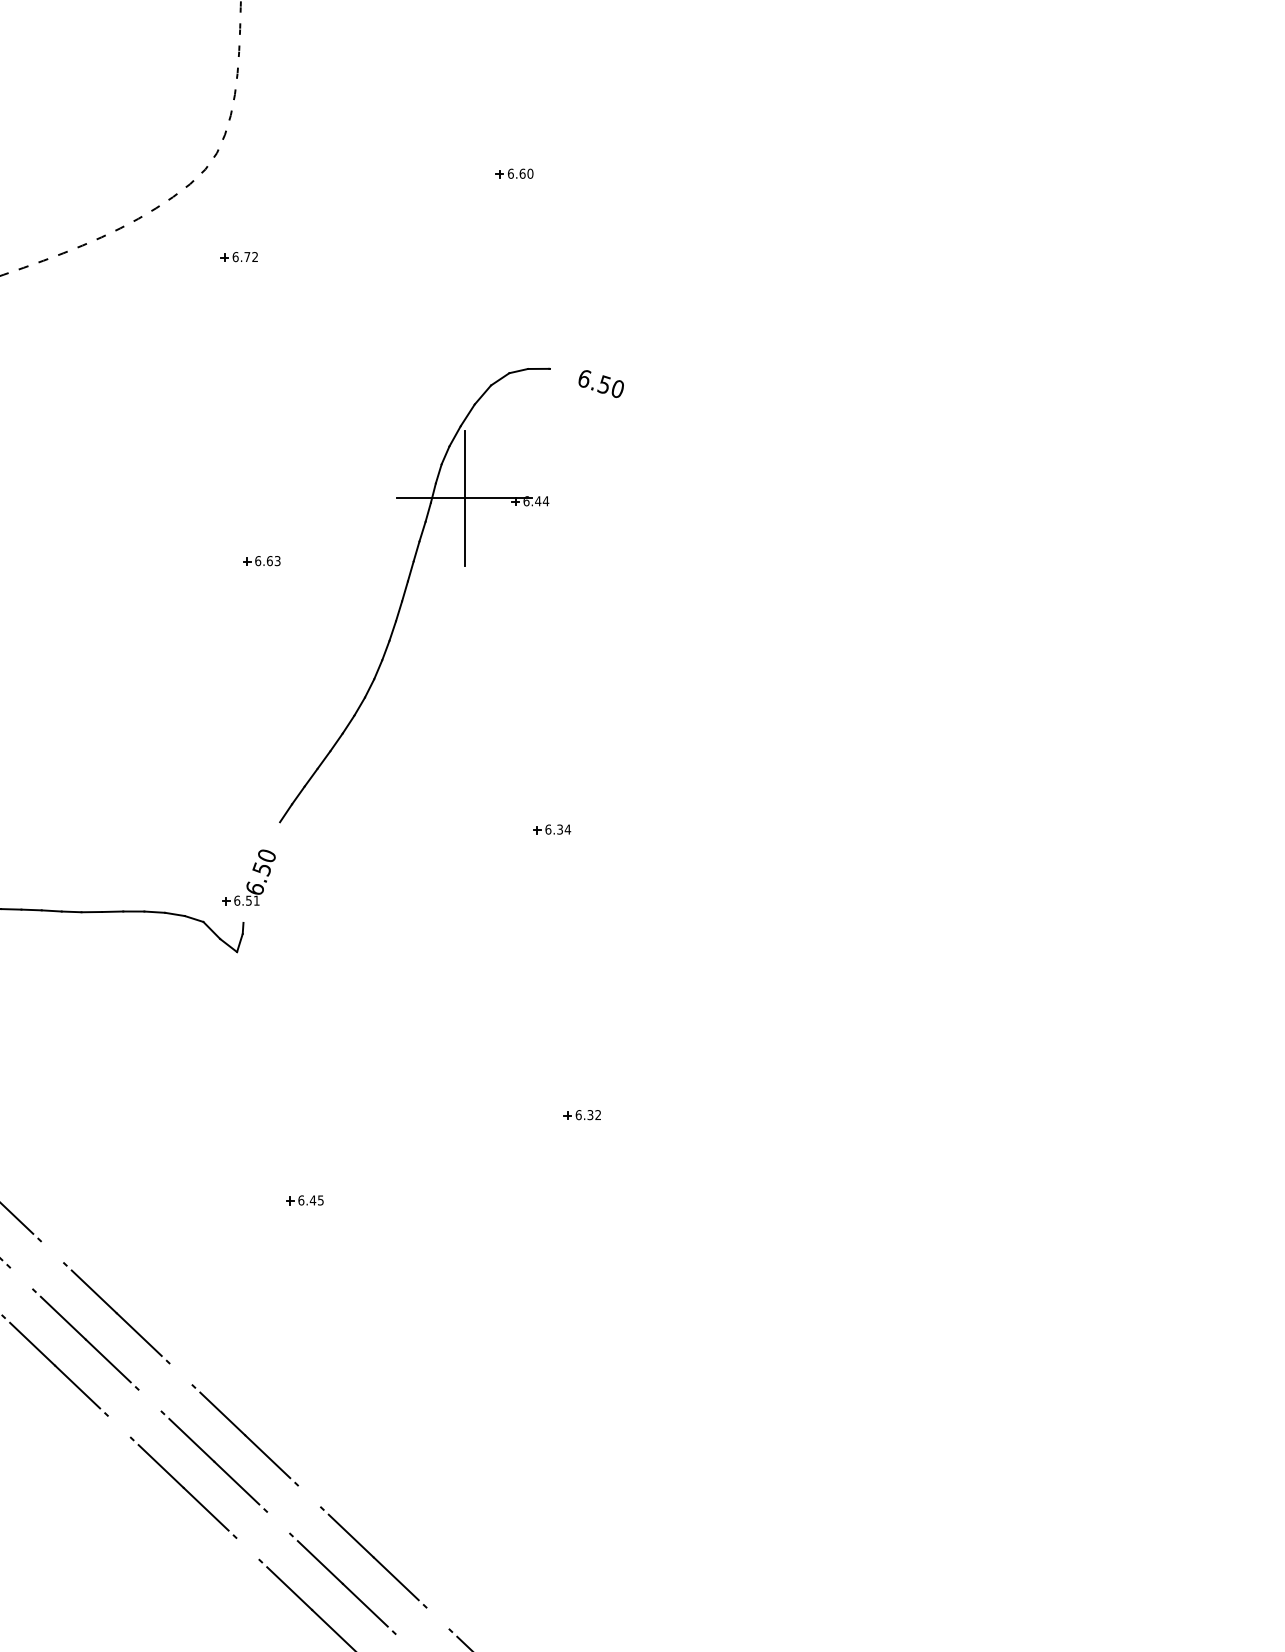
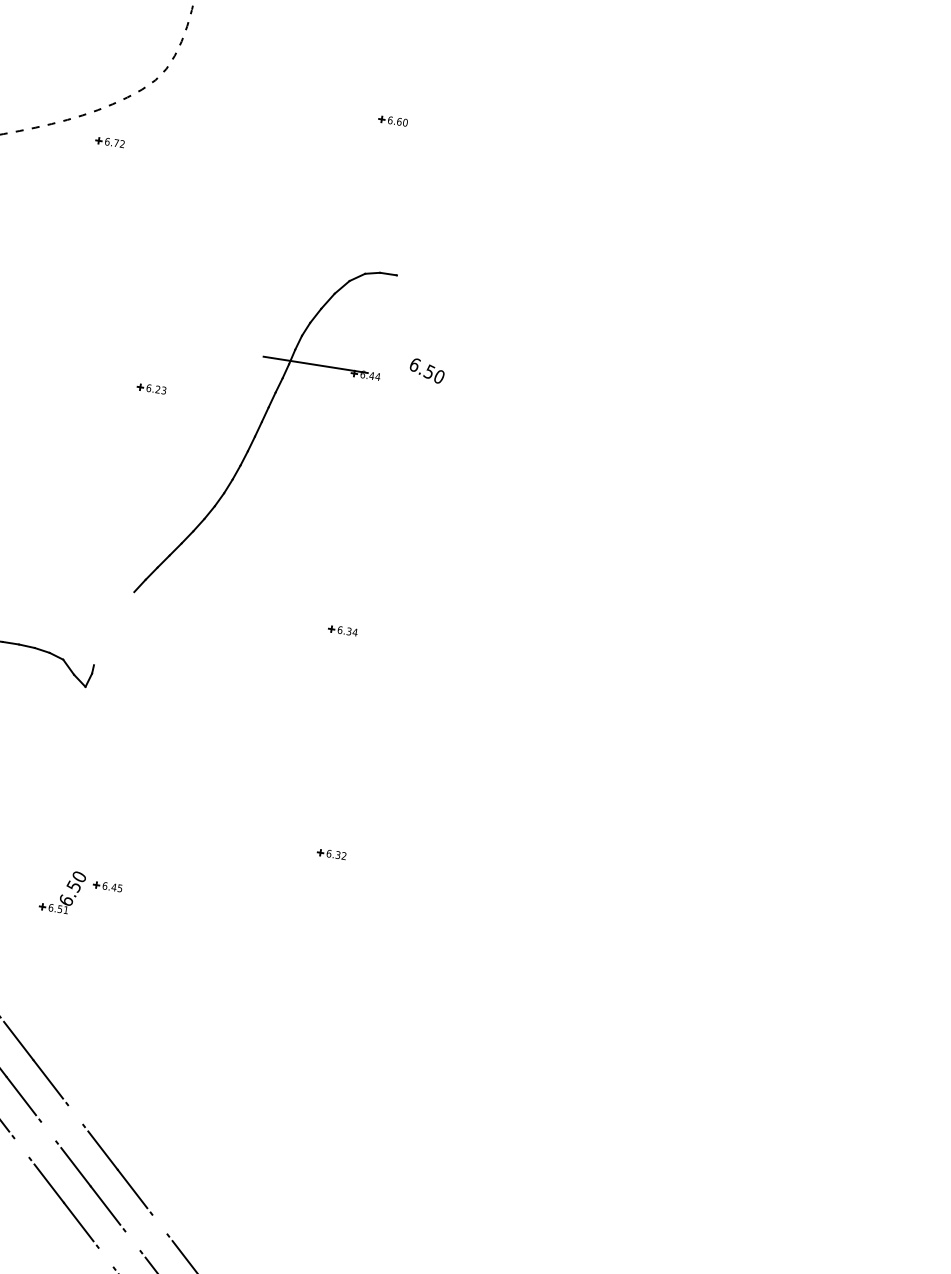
part: (238, 257) -> (109, 142), moved
text: (600, 383) -> (426, 370), moved
line: (464, 497) -> (315, 364), removed
text: (269, 561) -> (157, 389), 6.63 -> 6.23
part: (248, 877) -> (62, 891), moved

